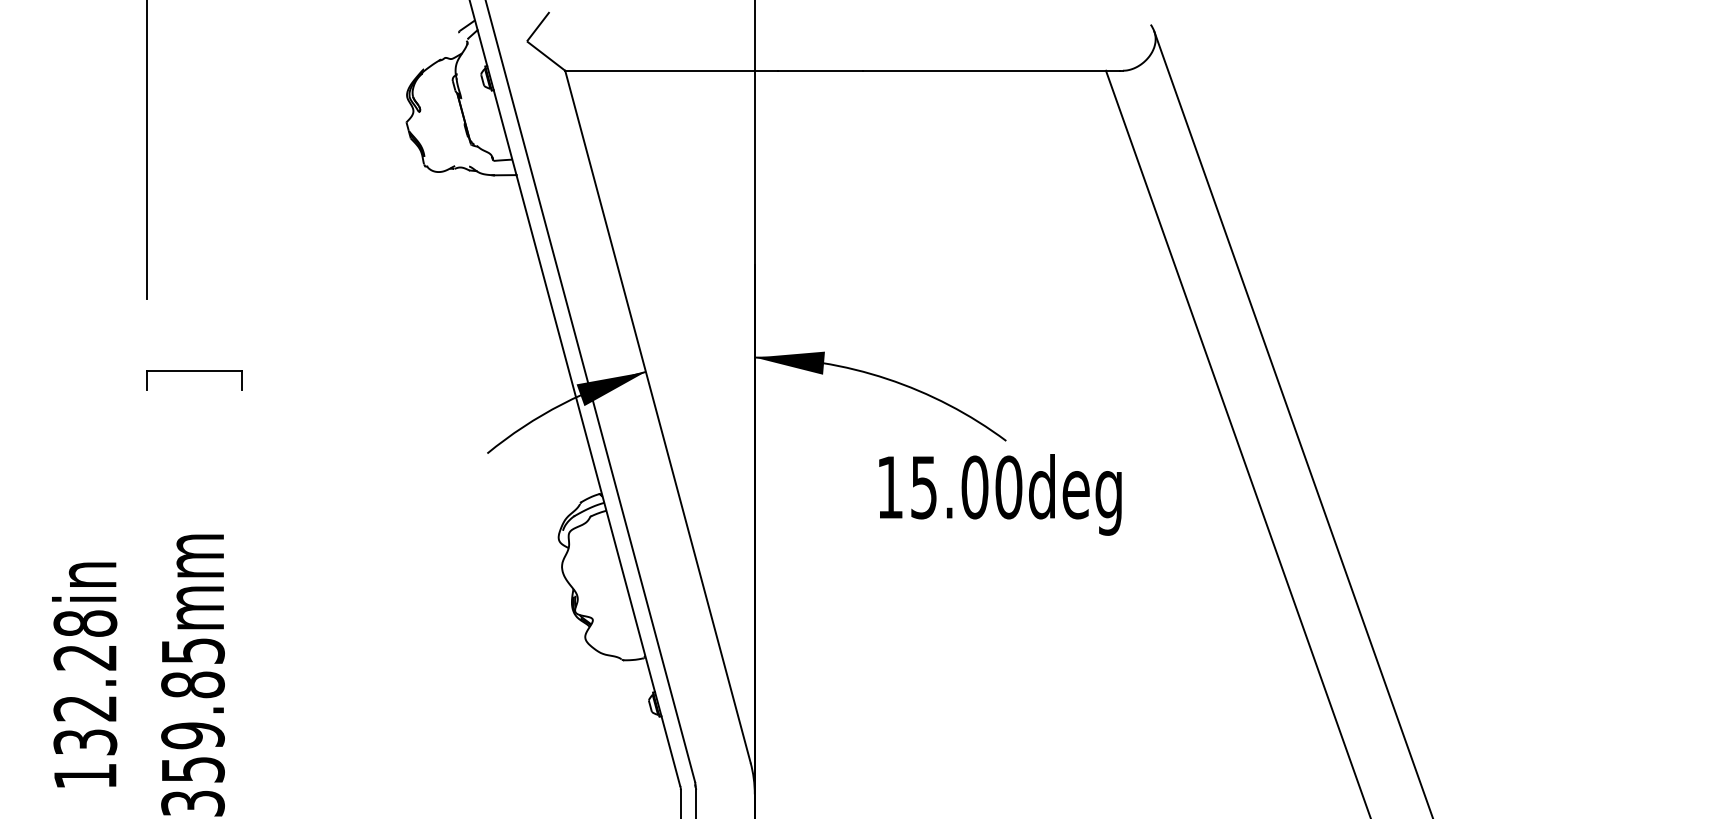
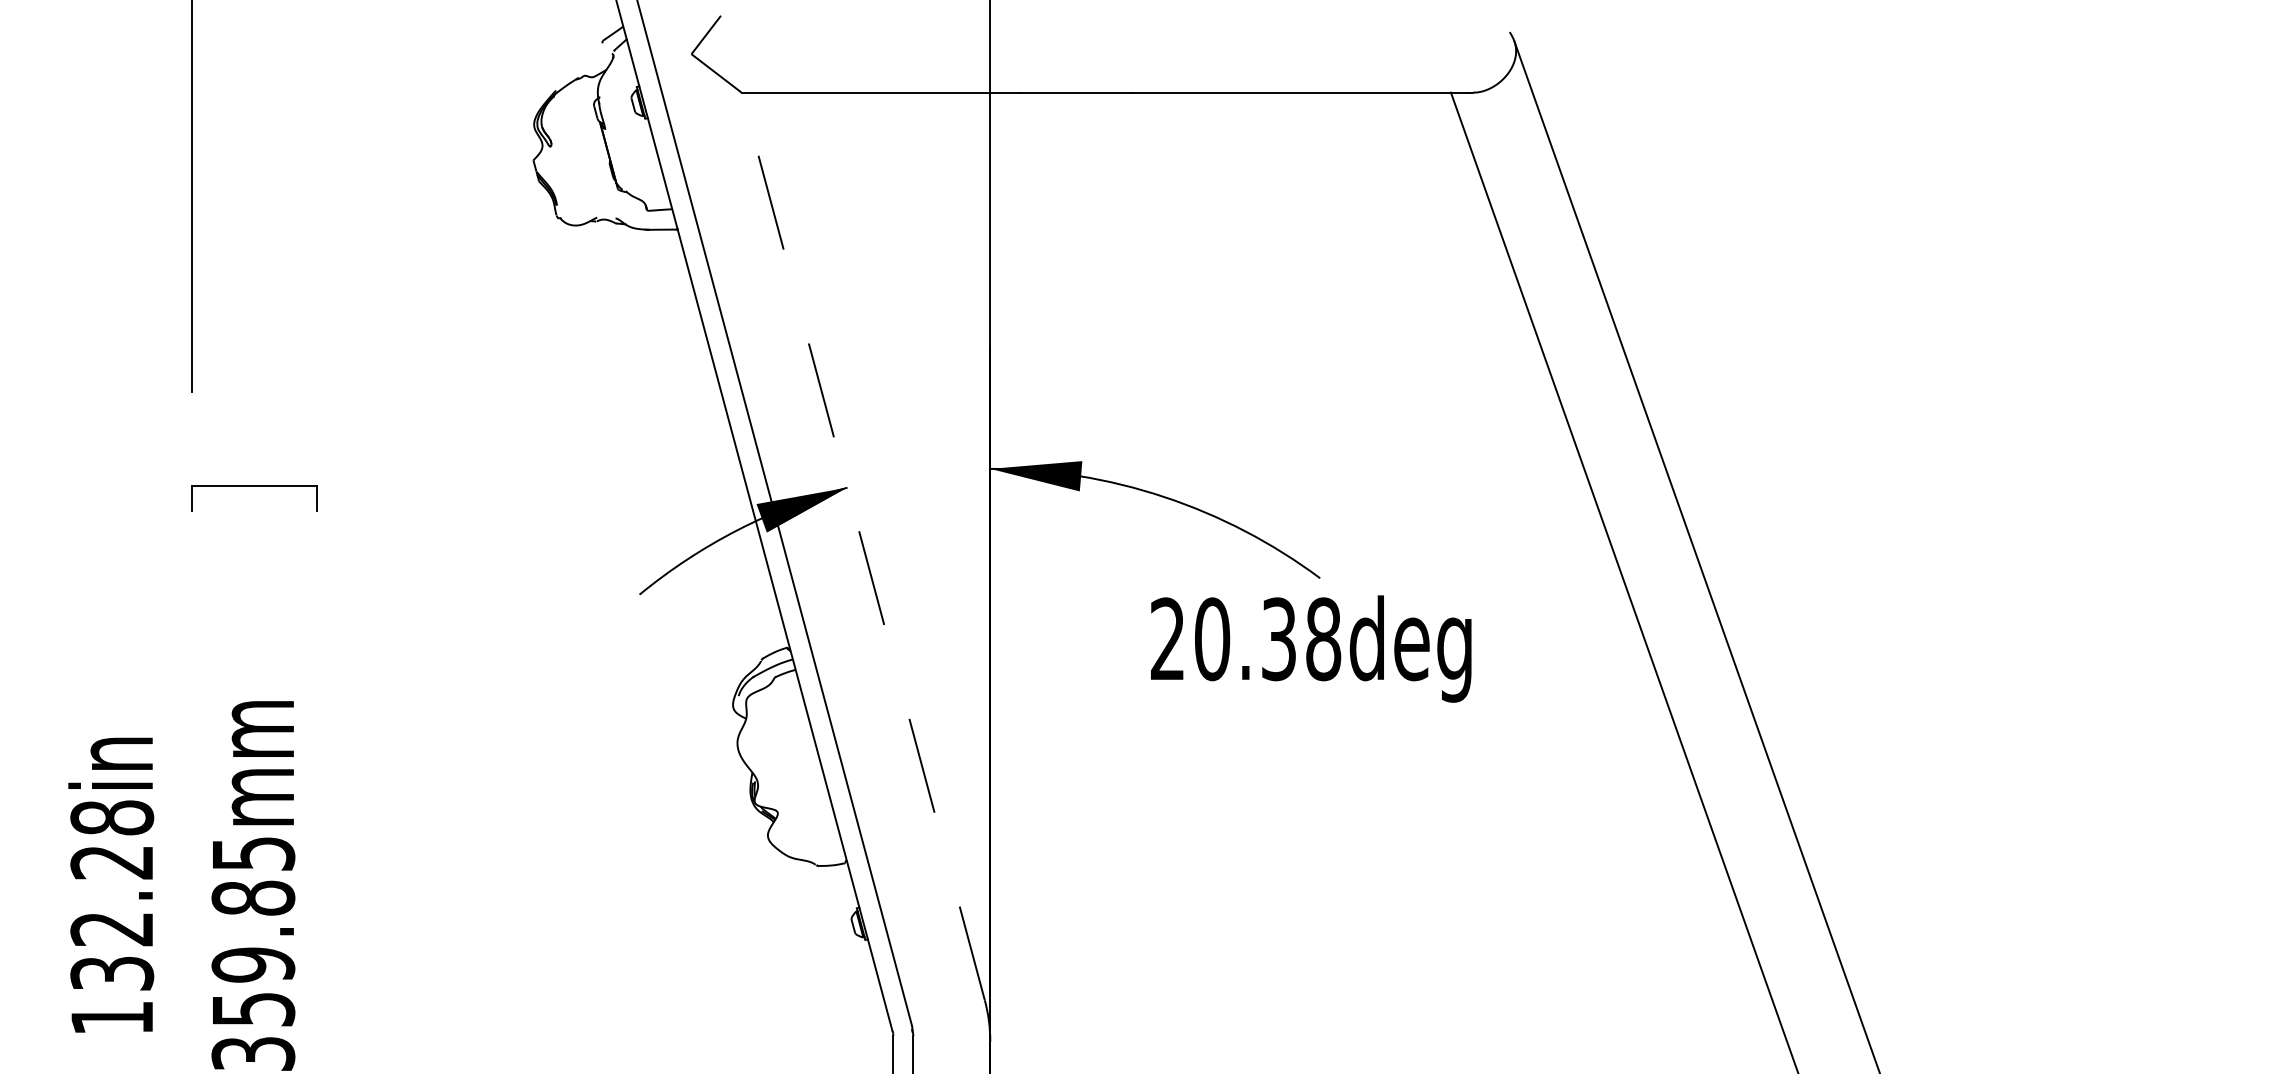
line: (657, 416) -> (862, 546), solid -> dashed
text: (949, 487) -> (1245, 639), 15.00deg -> 20.38deg

